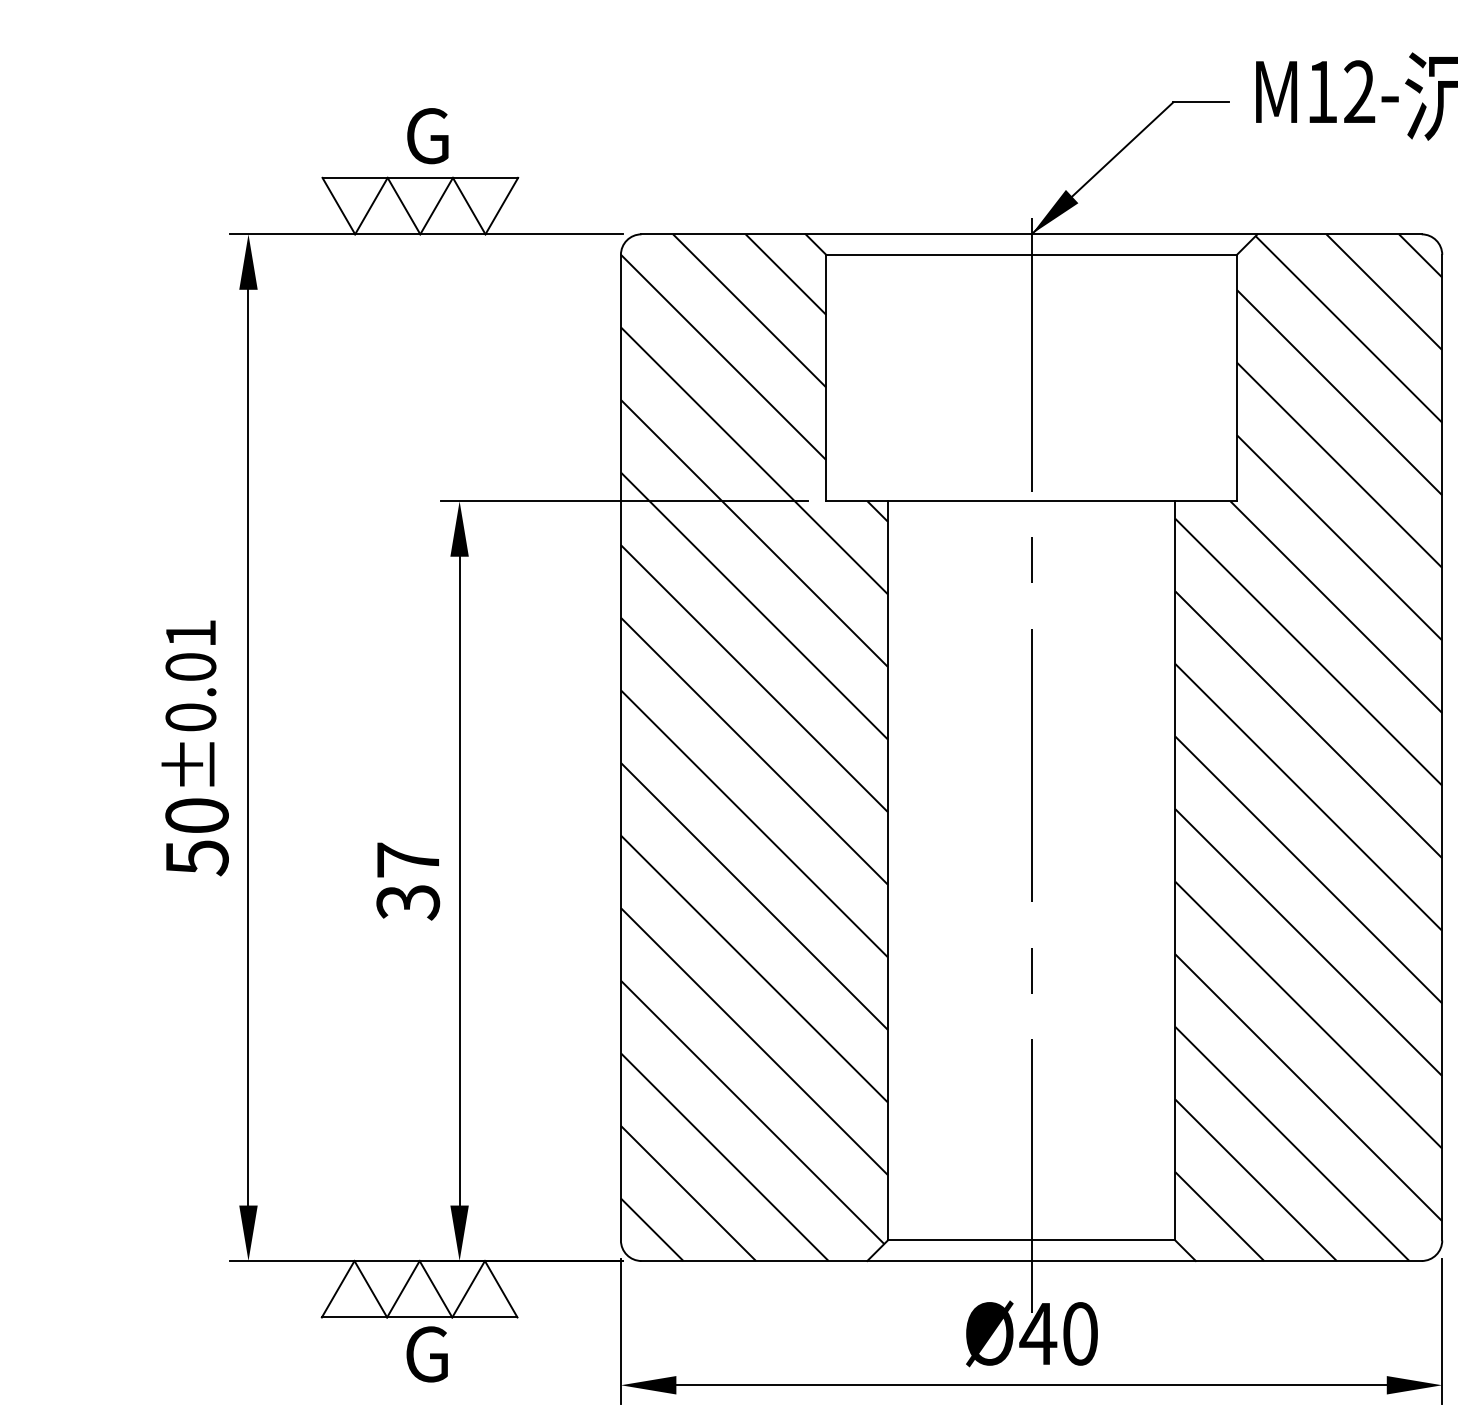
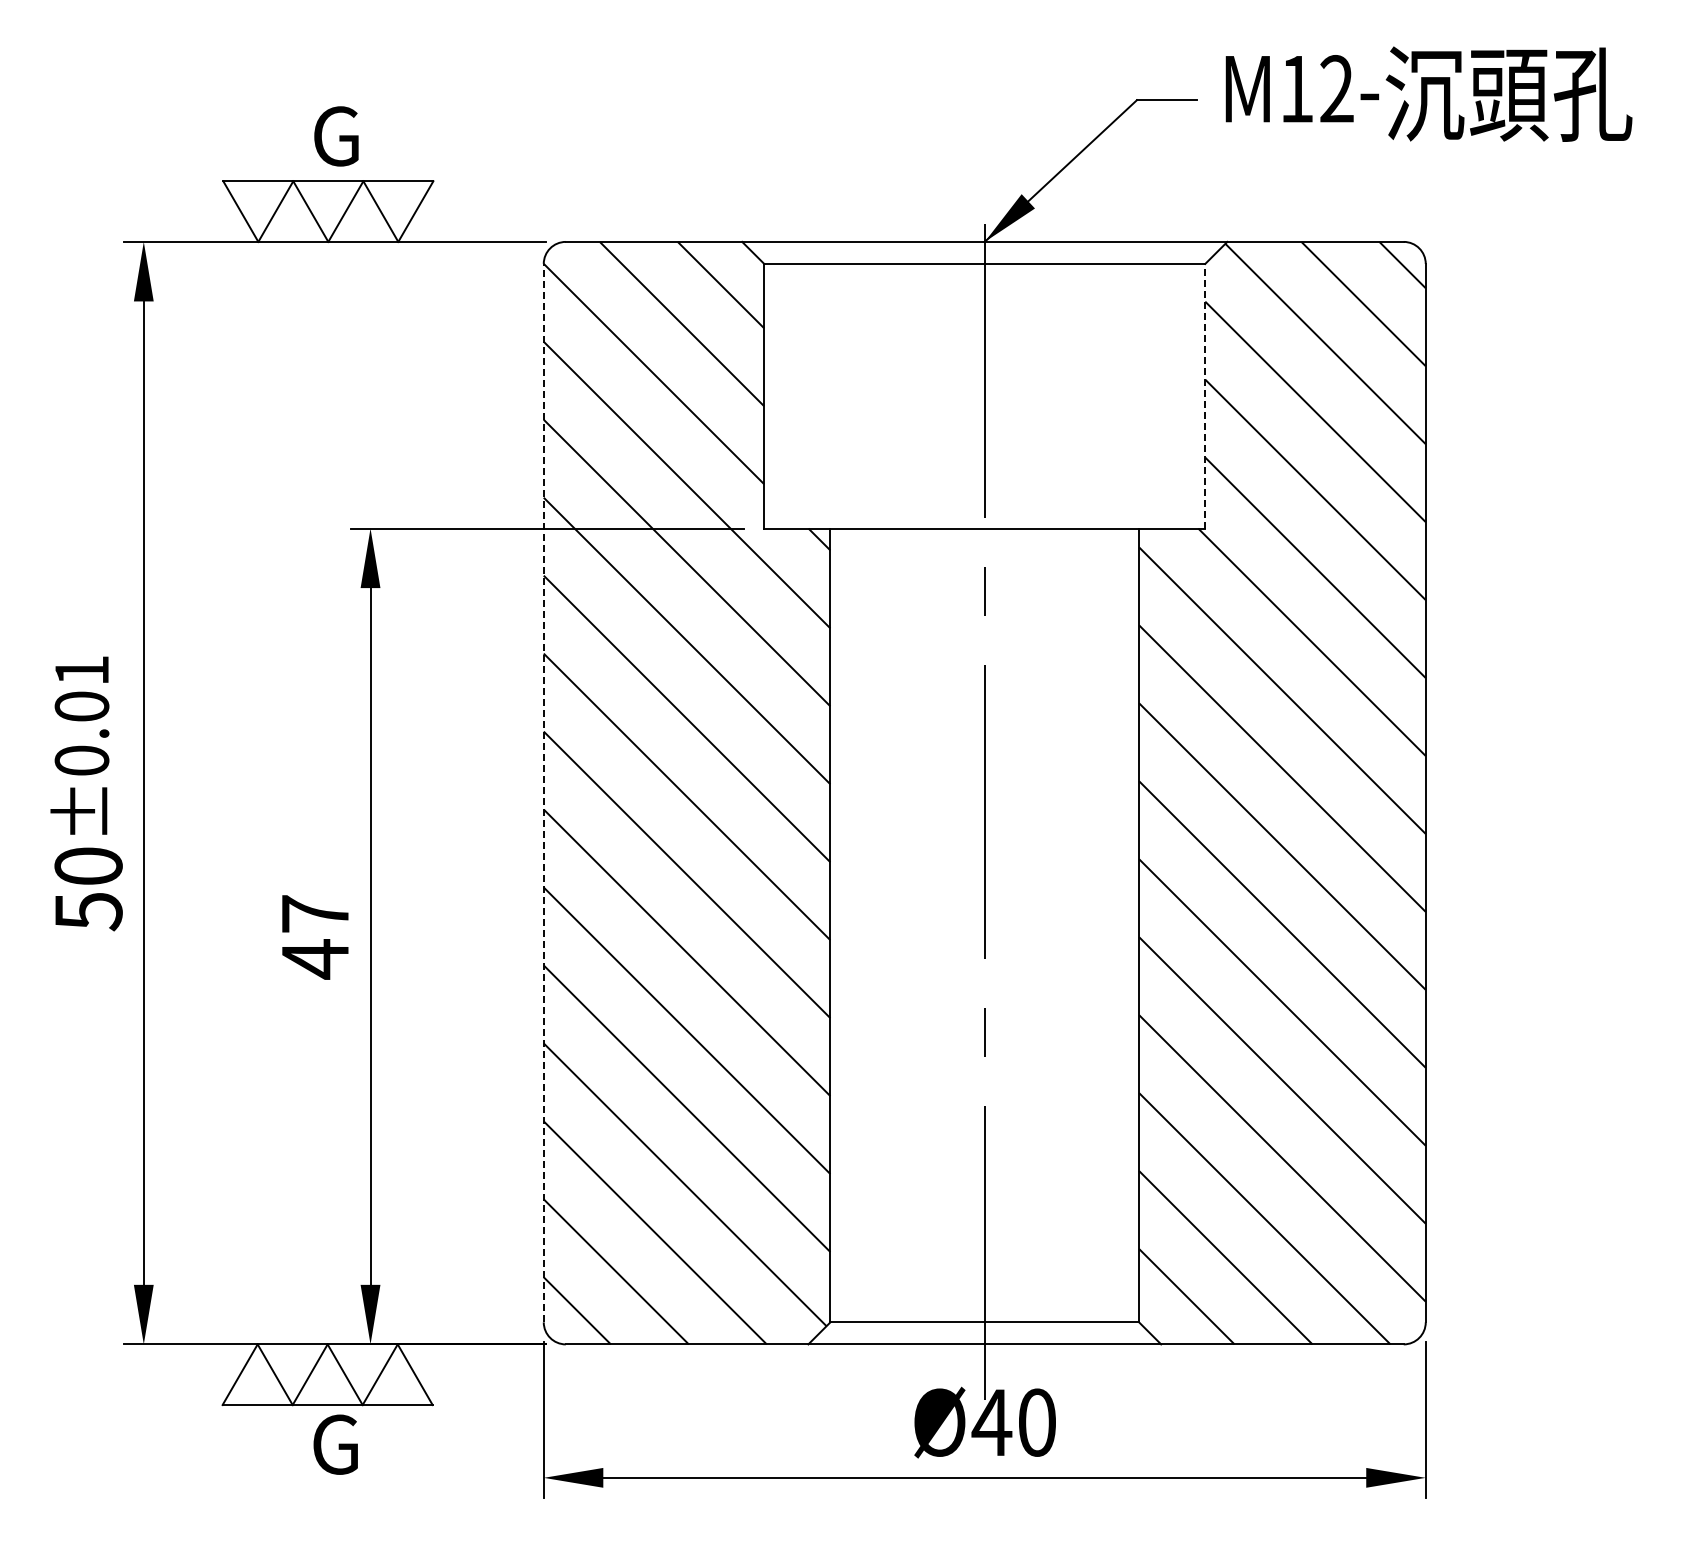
line: (1237, 377) -> (1205, 395), solid -> dashed
line: (620, 747) -> (543, 792), solid -> dashed
text: (408, 902) -> (315, 959), 37 -> 47

